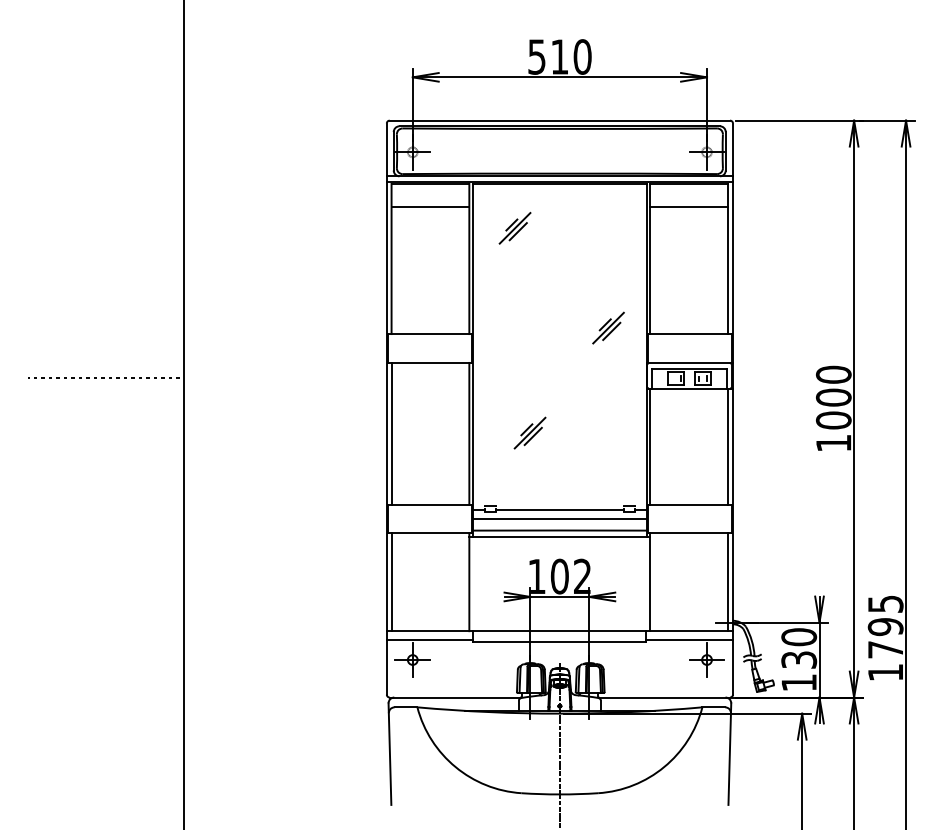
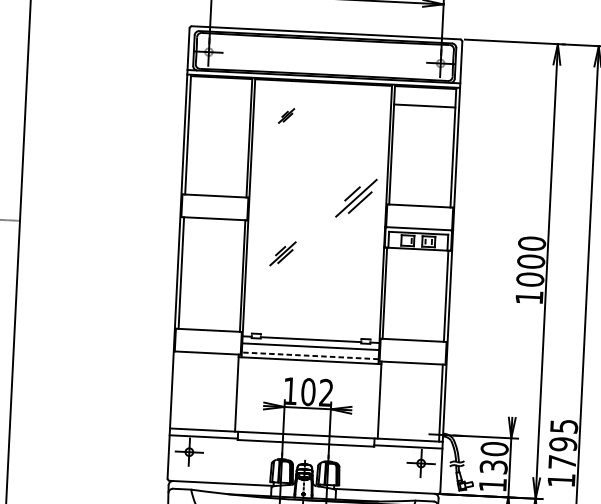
line: (430, 207) -> (220, 96), removed
part: (514, 228) -> (286, 116), size x0.6
part: (608, 327) -> (356, 197), size x1.6
part: (529, 432) -> (282, 253), moved
arc: (559, 530) -> (309, 355), solid -> dashed
line: (391, 582) -> (175, 390), removed

